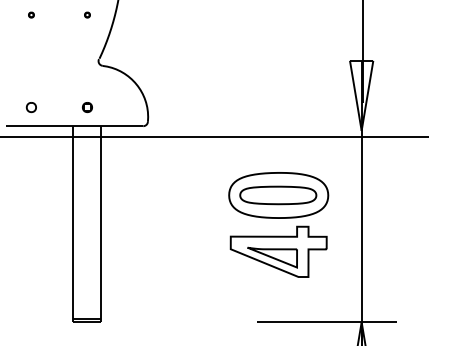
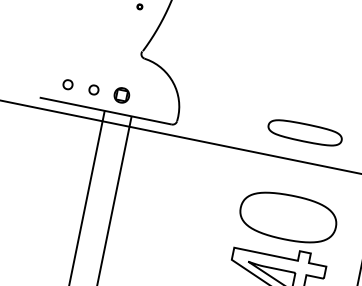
part: (57, 107) -> (93, 89), added
part: (87, 107) -> (121, 95), size x1.6
part: (278, 195) -> (305, 132), moved

